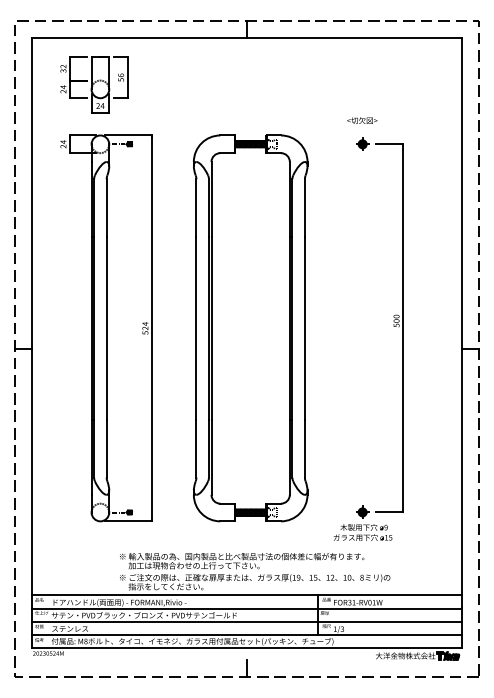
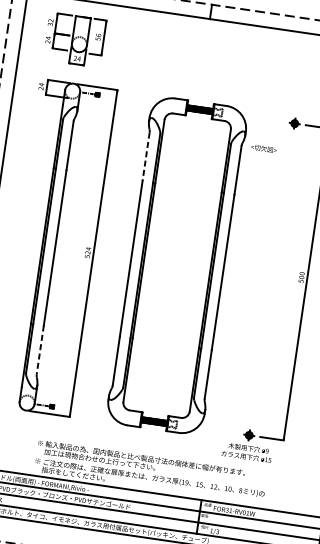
text: (362, 120) -> (264, 148), moved
line: (196, 208) -> (146, 157), solid -> dashed
line: (106, 448) -> (40, 349), solid -> dashed

